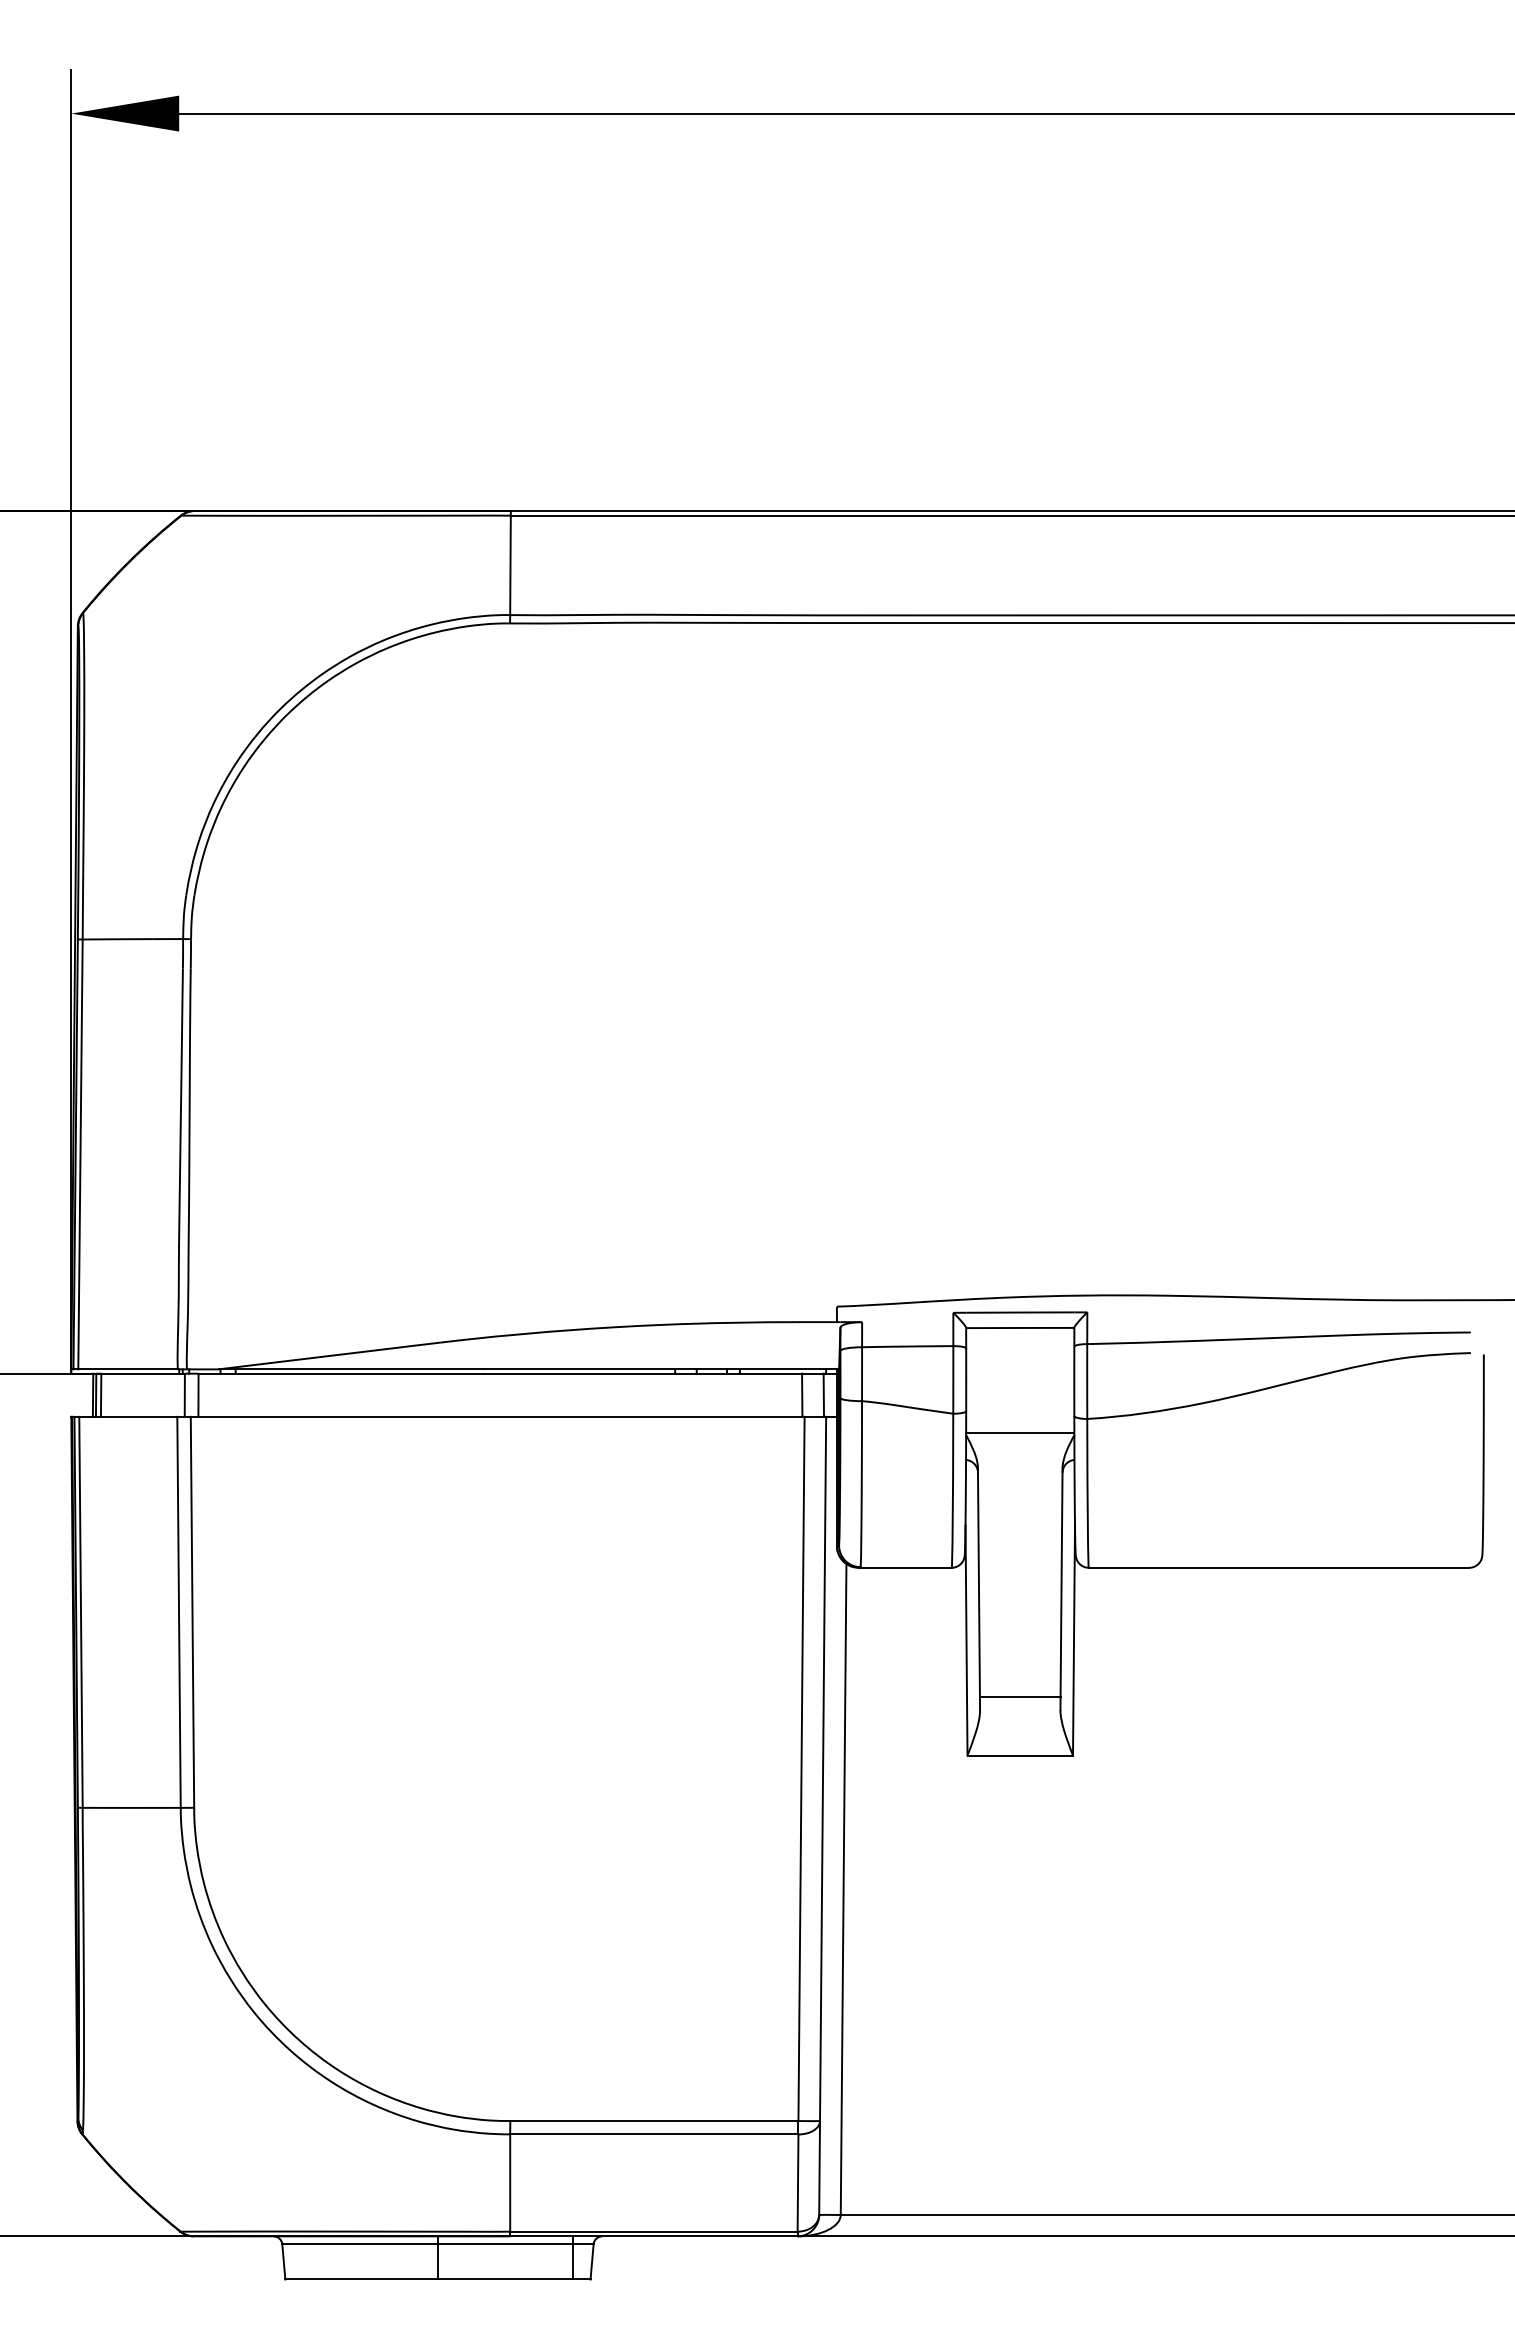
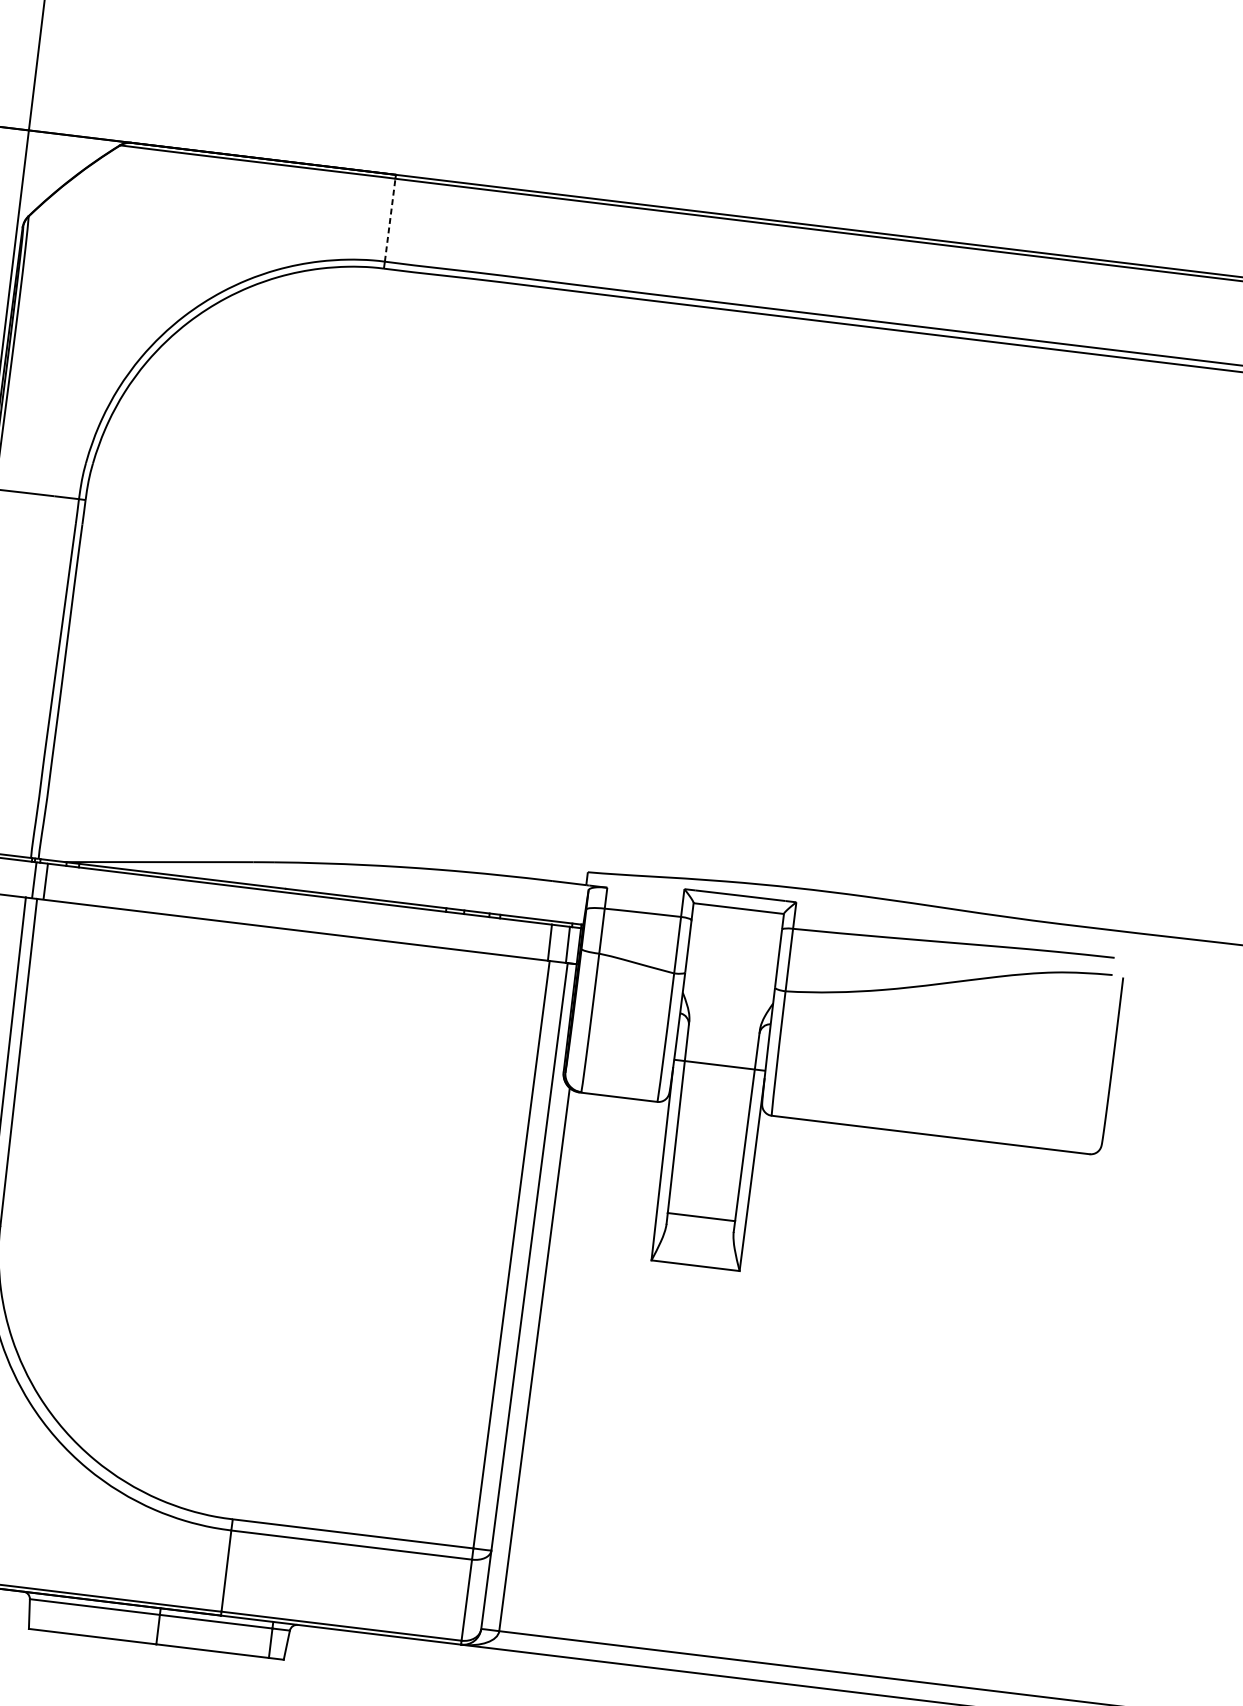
line: (510, 565) -> (390, 220), solid -> dashed
line: (1020, 1432) -> (720, 1065), moved

